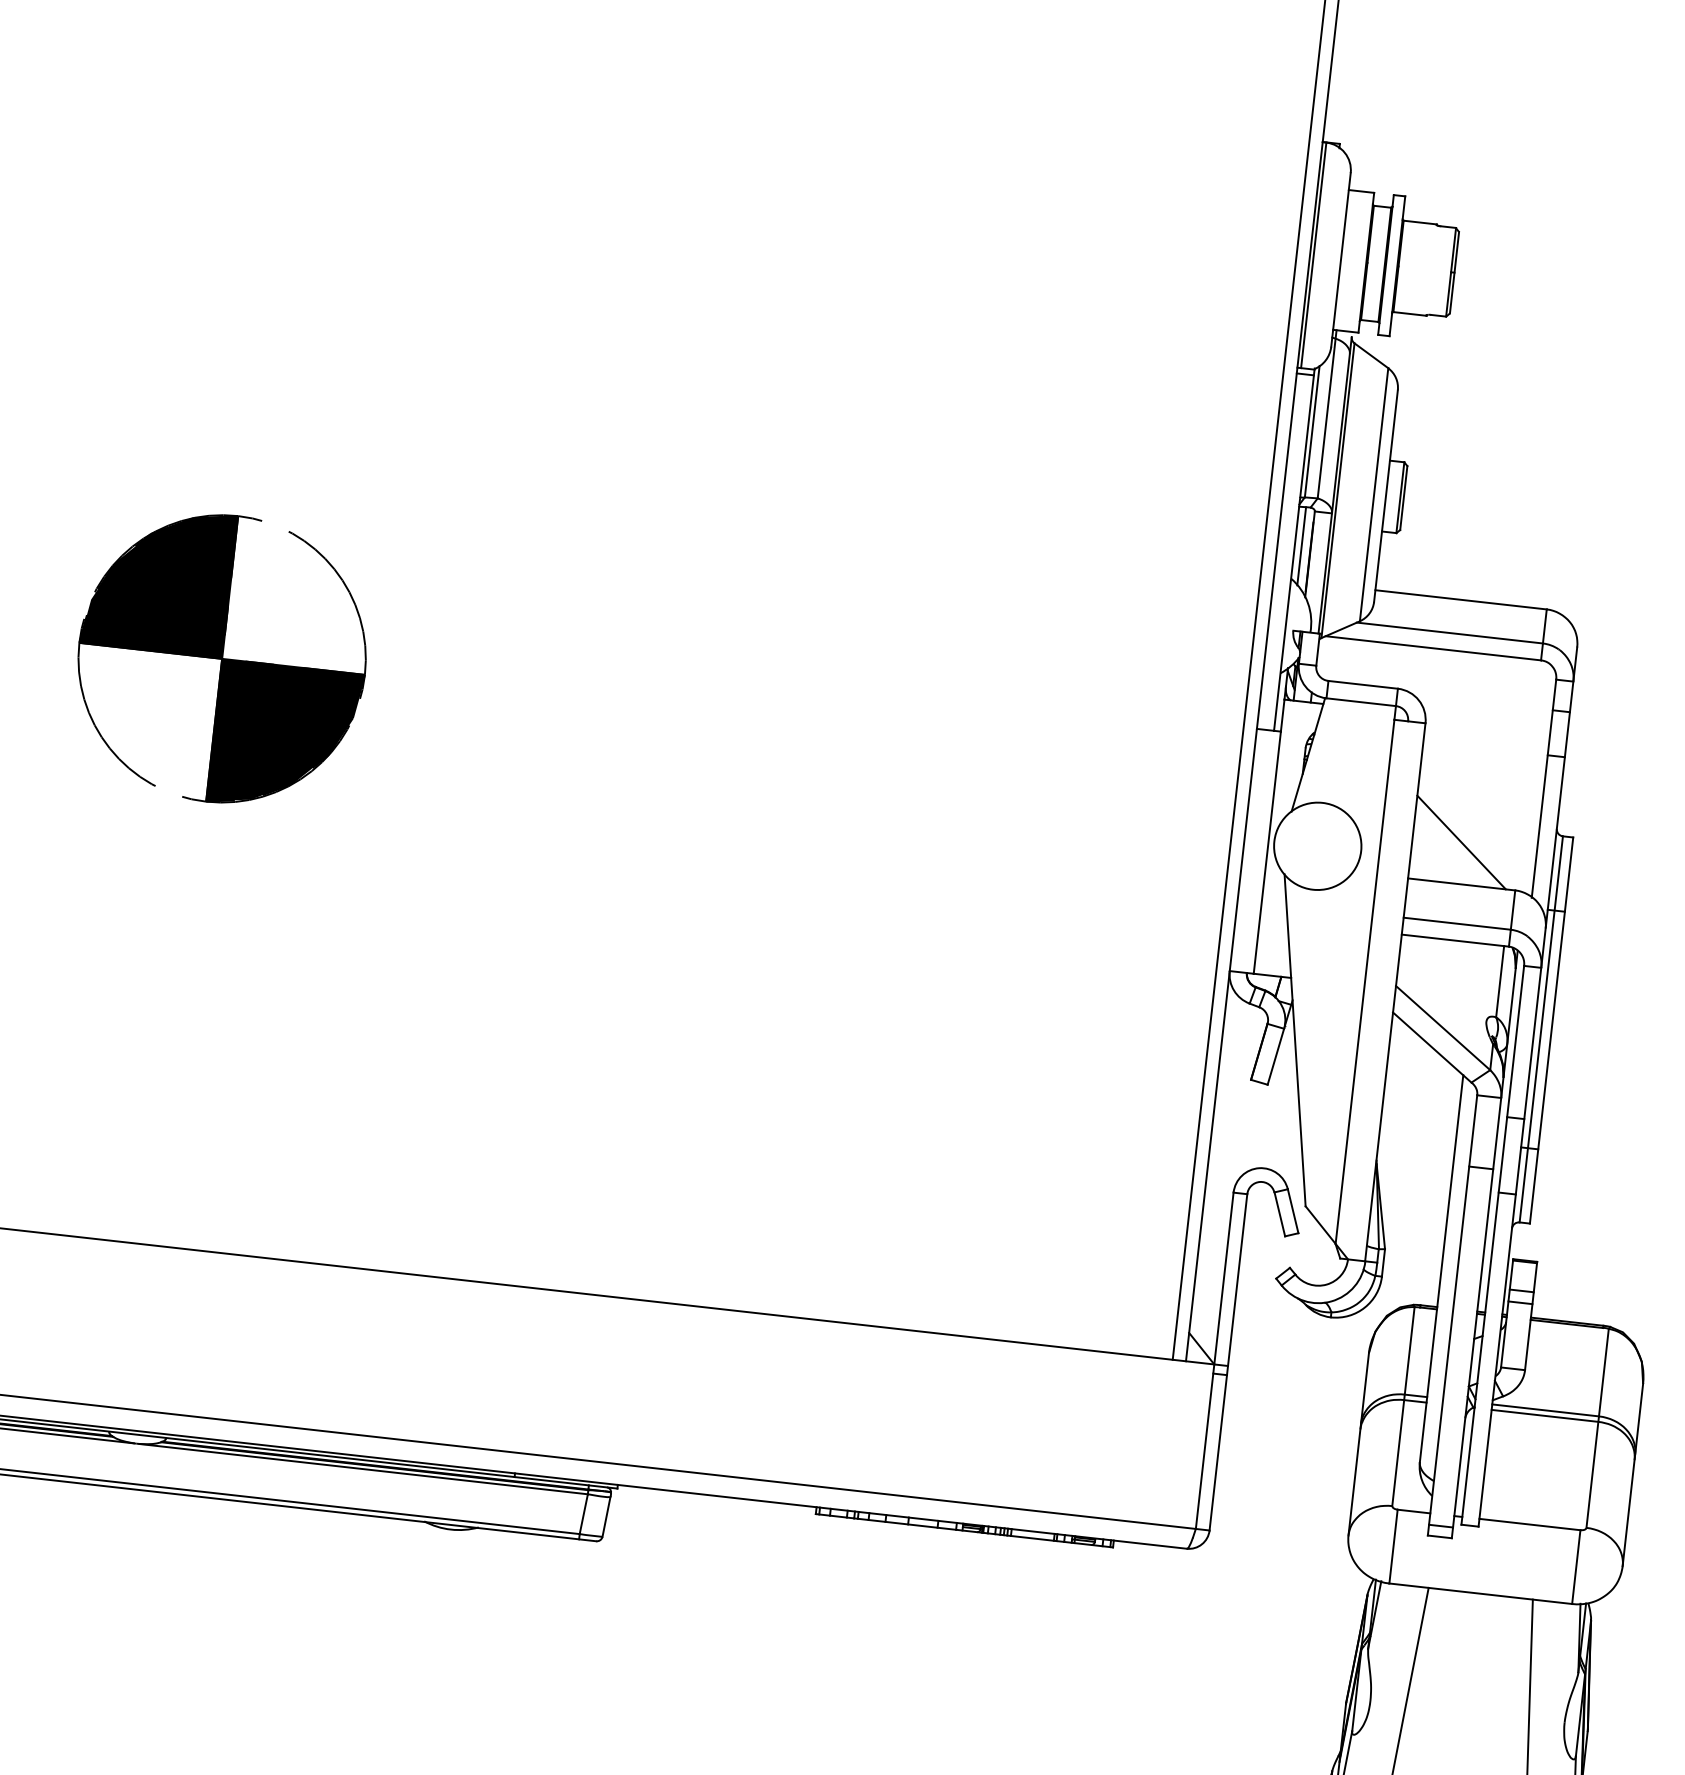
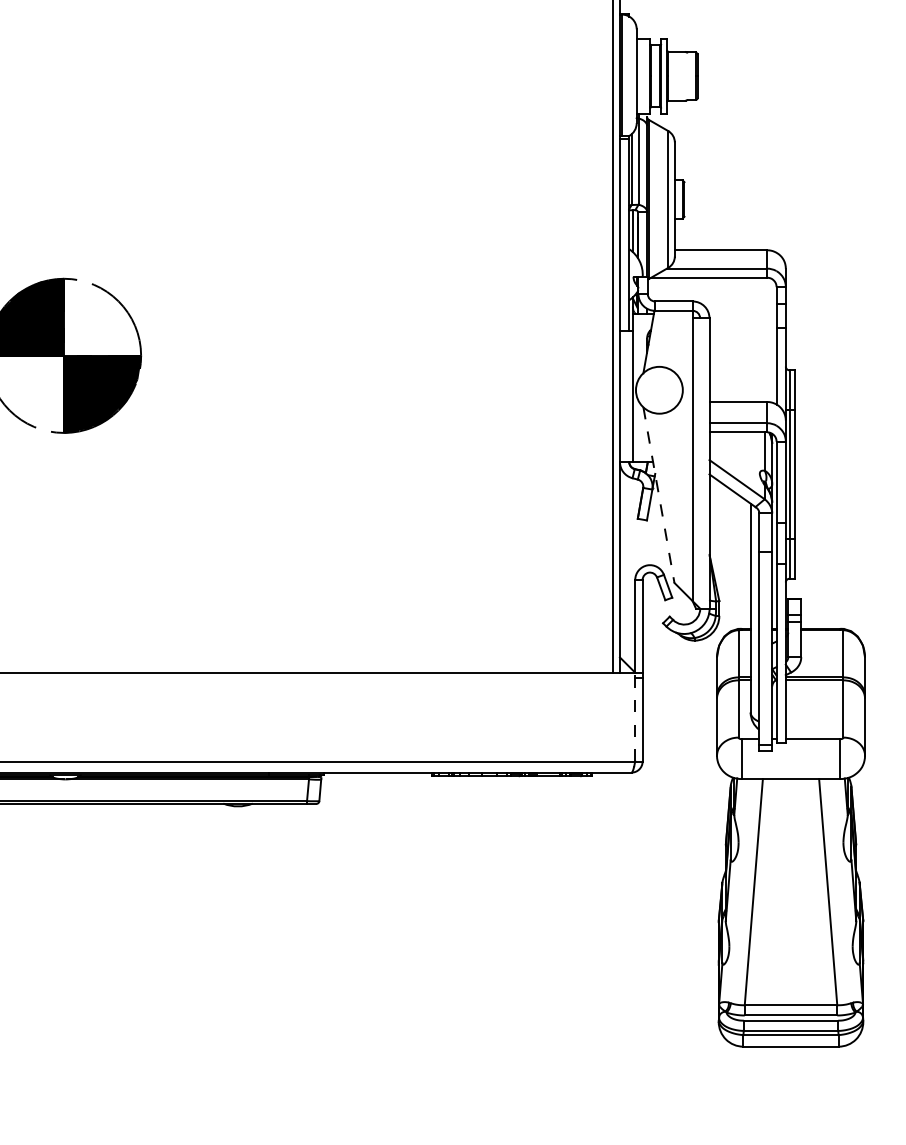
line: (1460, 842) -> (735, 379), removed
line: (1296, 1041) -> (659, 495), solid -> dashed
line: (1205, 1445) -> (635, 716), solid -> dashed

